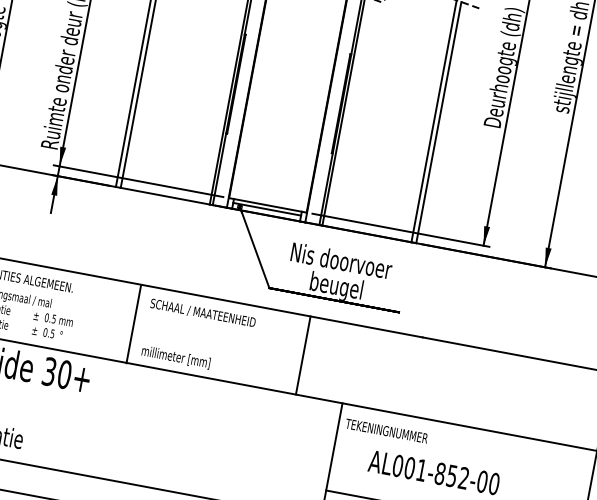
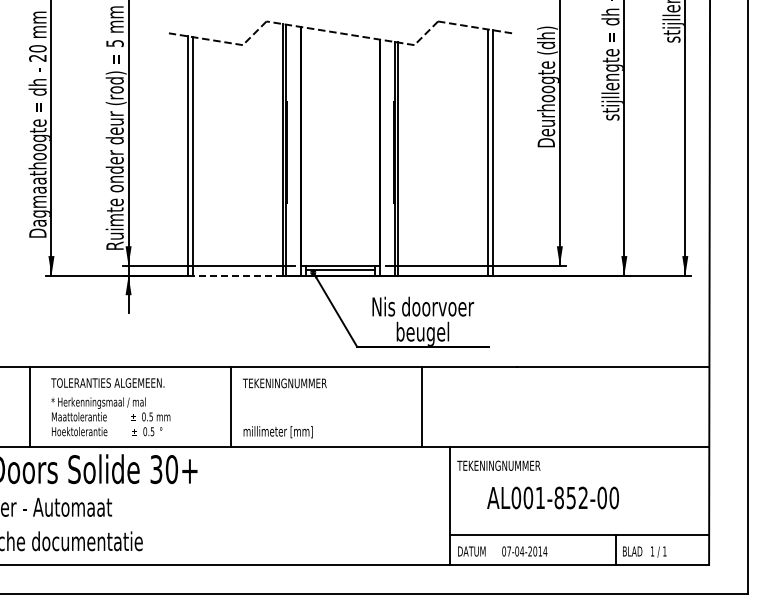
line: (164, 195) -> (237, 275), solid -> dashed
text: (202, 312) -> (295, 383), SCHAAL / MAATEENHEID -> TEKENINGNUMMER
line: (302, 355) -> (421, 406), moved

